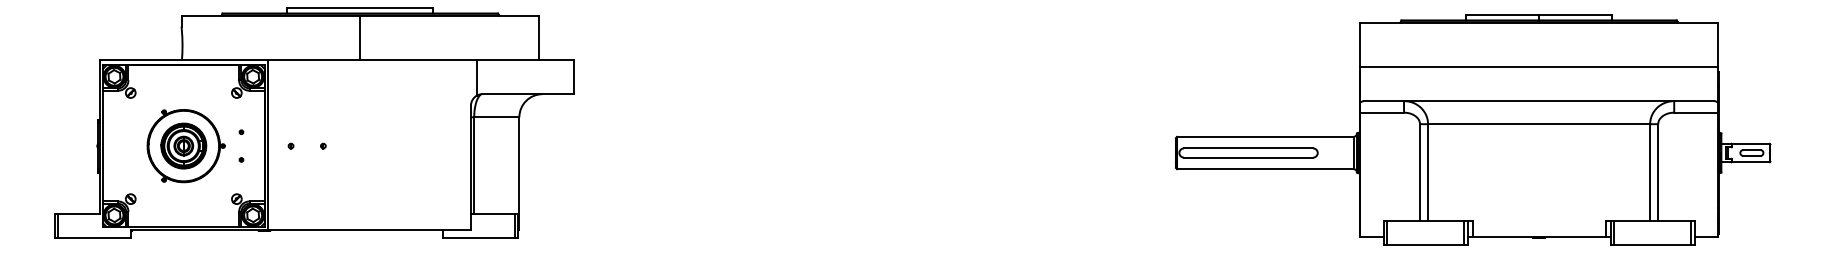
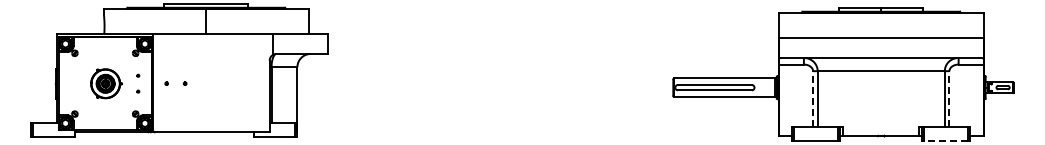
part: (185, 145) -> (106, 83), size x0.7
line: (1420, 171) -> (813, 98), solid -> dashed
line: (1658, 171) -> (949, 98), solid -> dashed
line: (1651, 245) -> (945, 140), solid -> dashed

